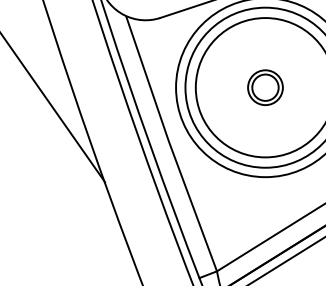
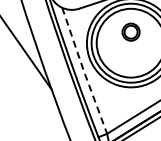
part: (264, 86) -> (130, 31), moved
line: (169, 143) -> (83, 70), solid -> dashed

